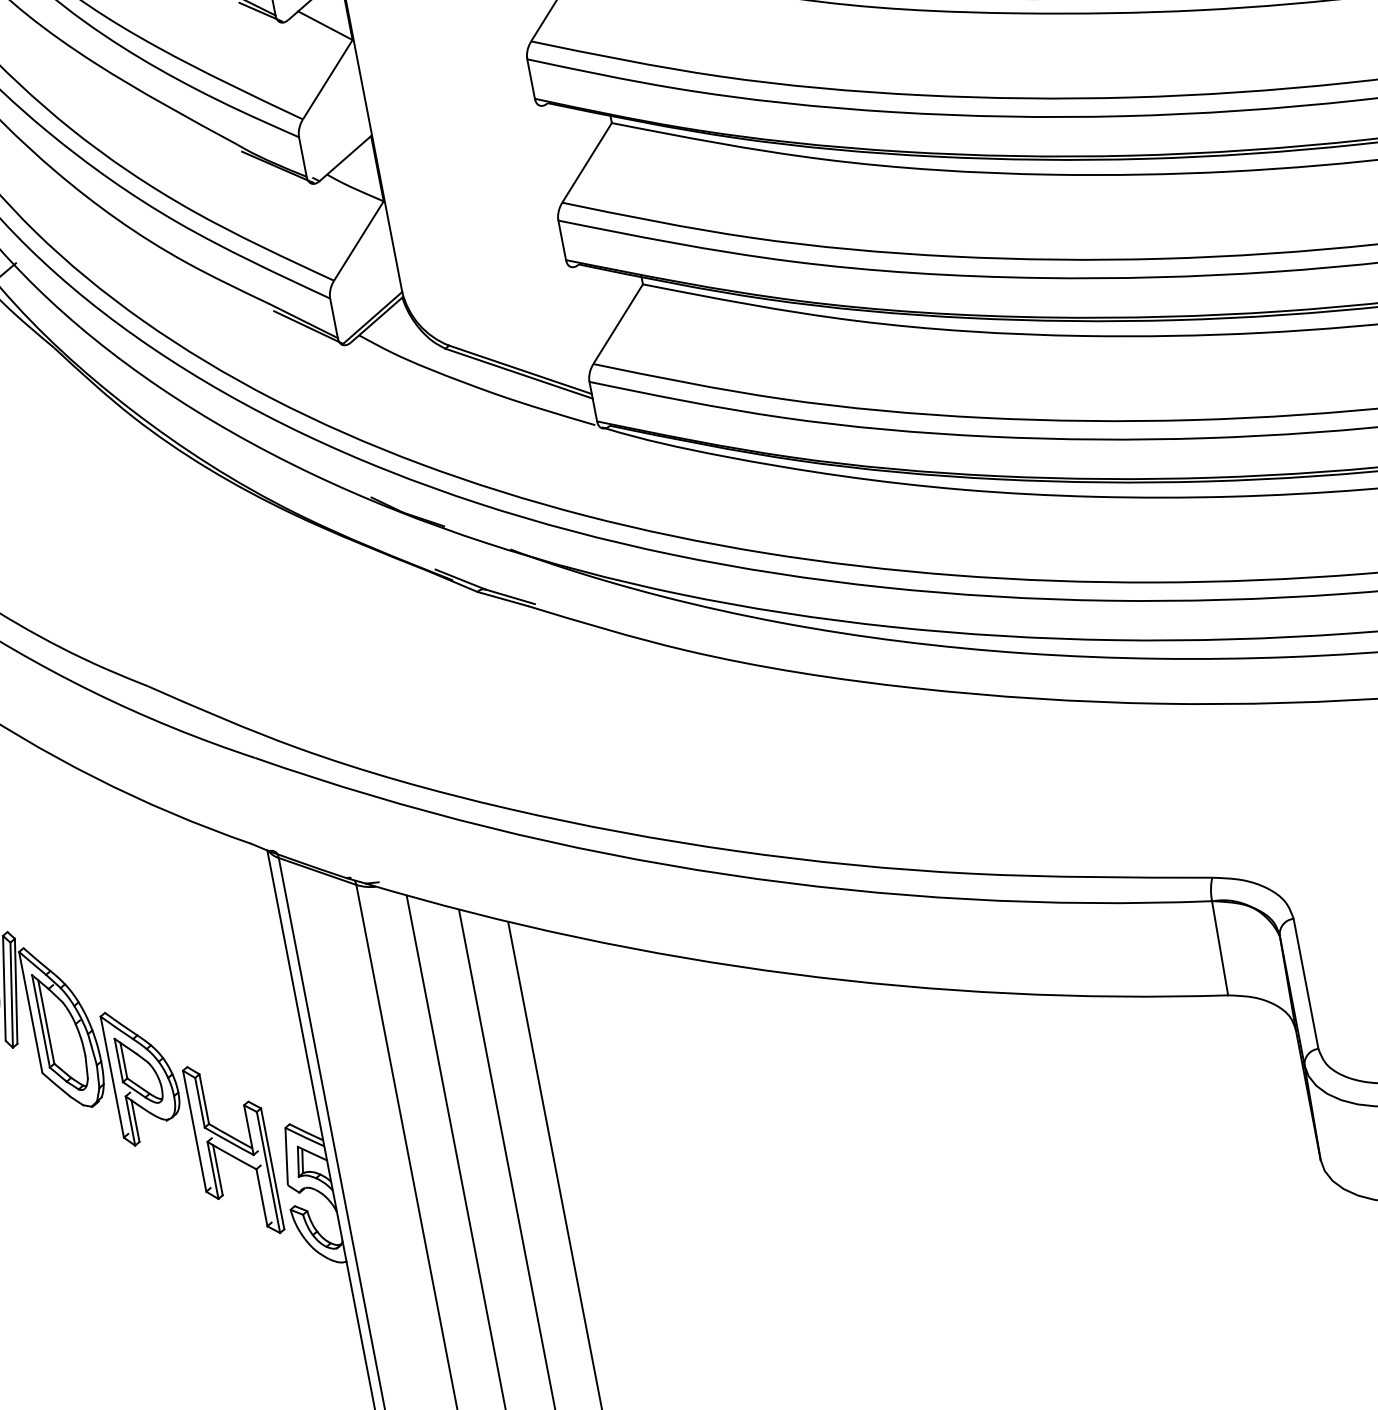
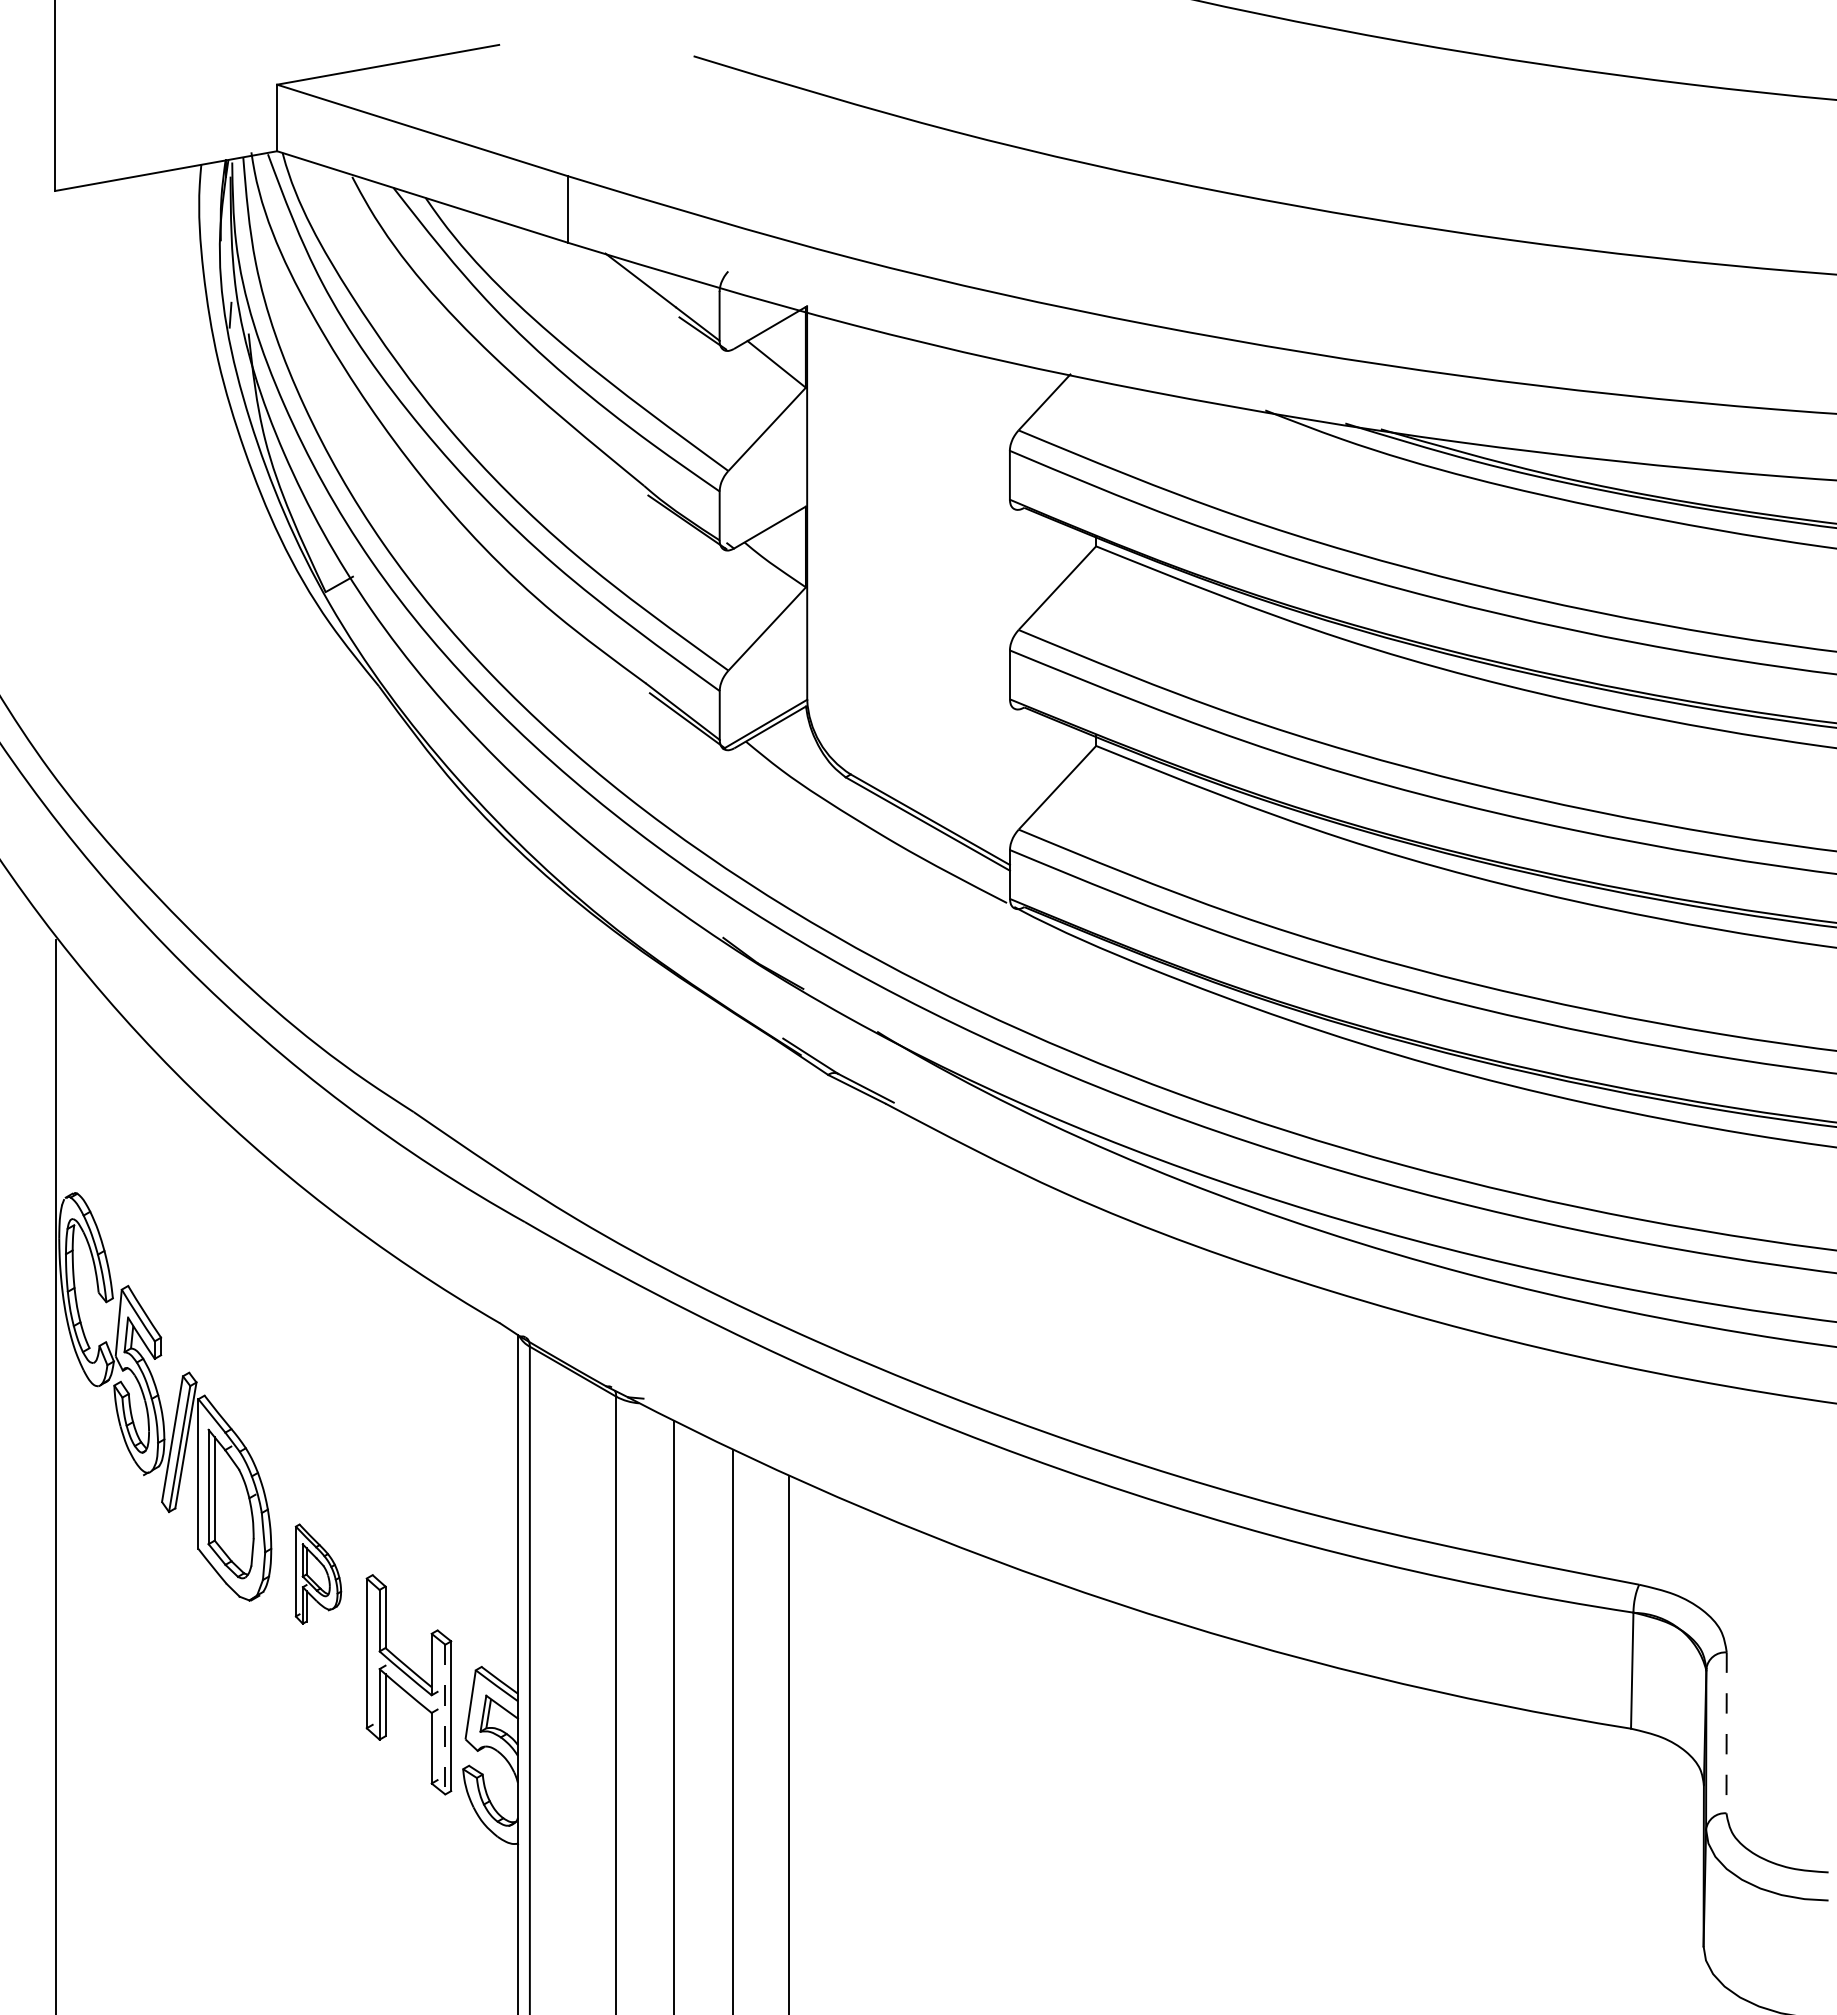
line: (1306, 984) -> (1726, 1733), solid -> dashed
part: (143, 1074) -> (318, 1573), size x0.6
line: (268, 1172) -> (445, 1719), solid -> dashed

